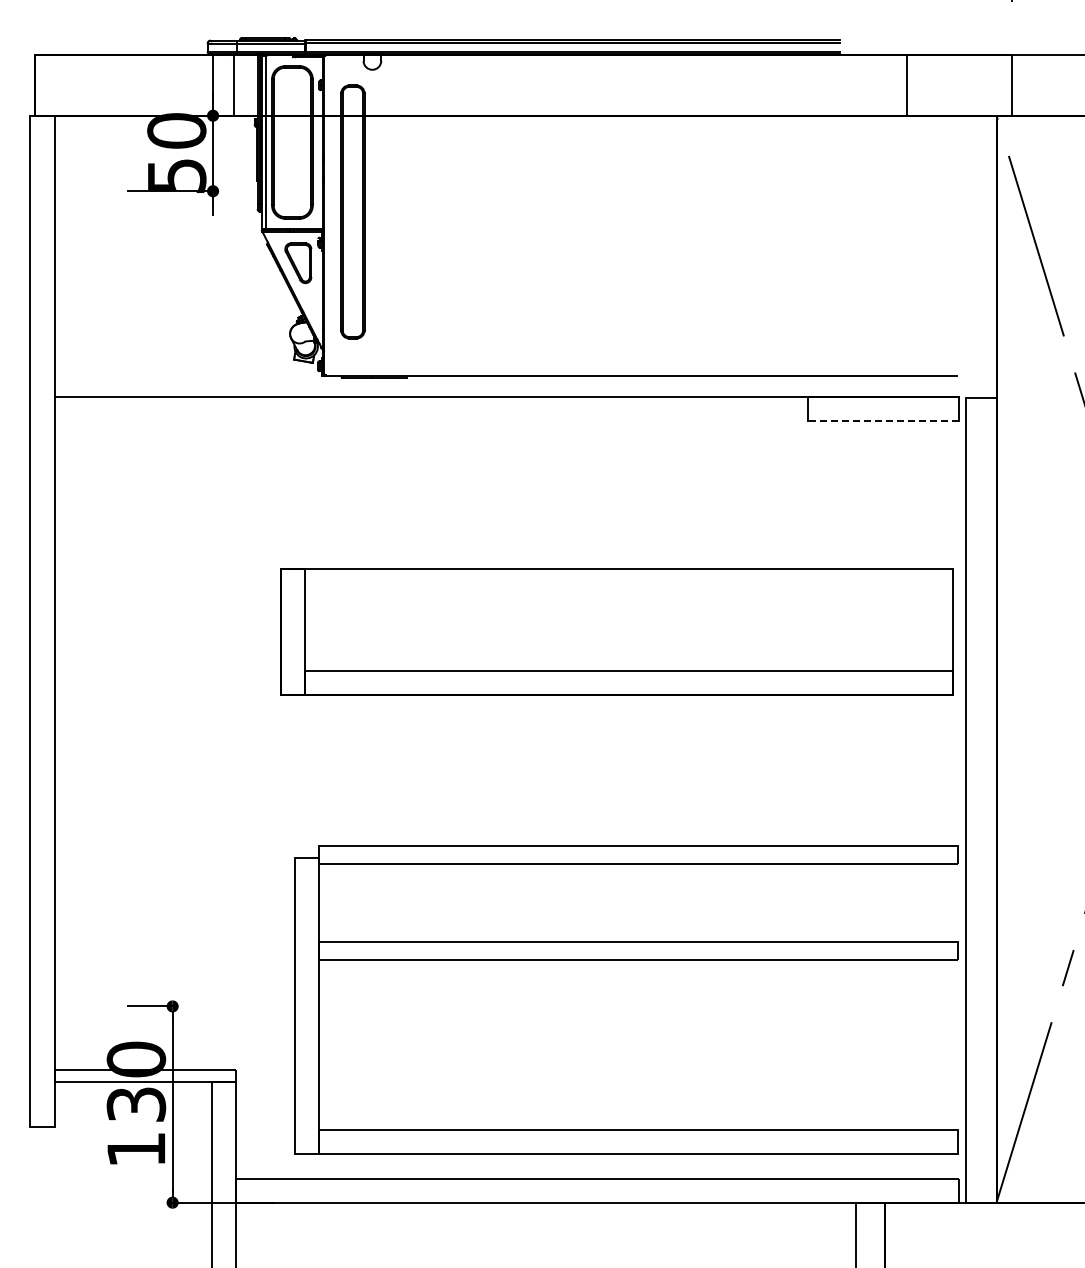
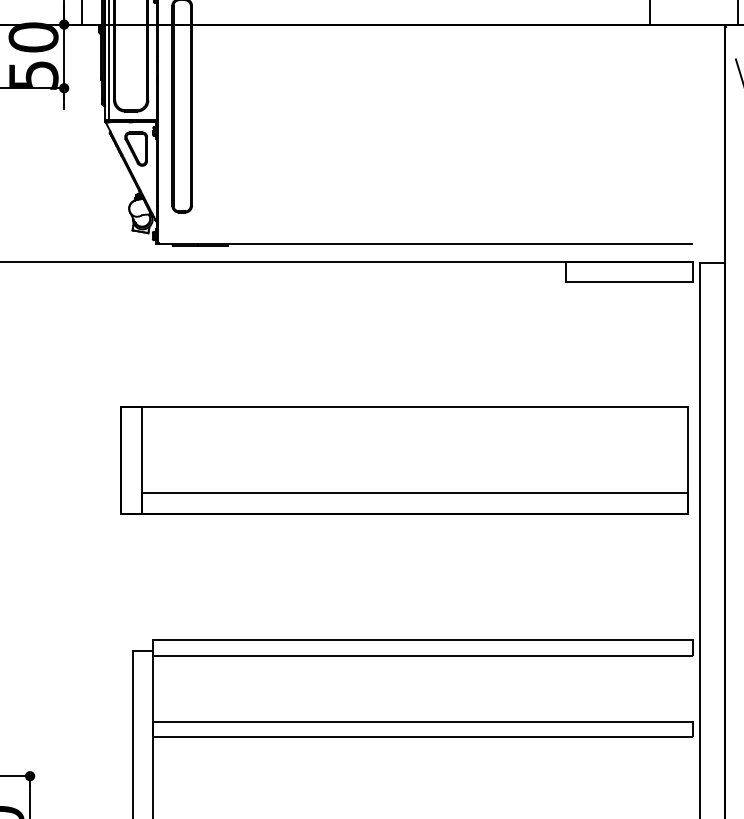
line: (882, 420) -> (629, 281), dashed -> solid

